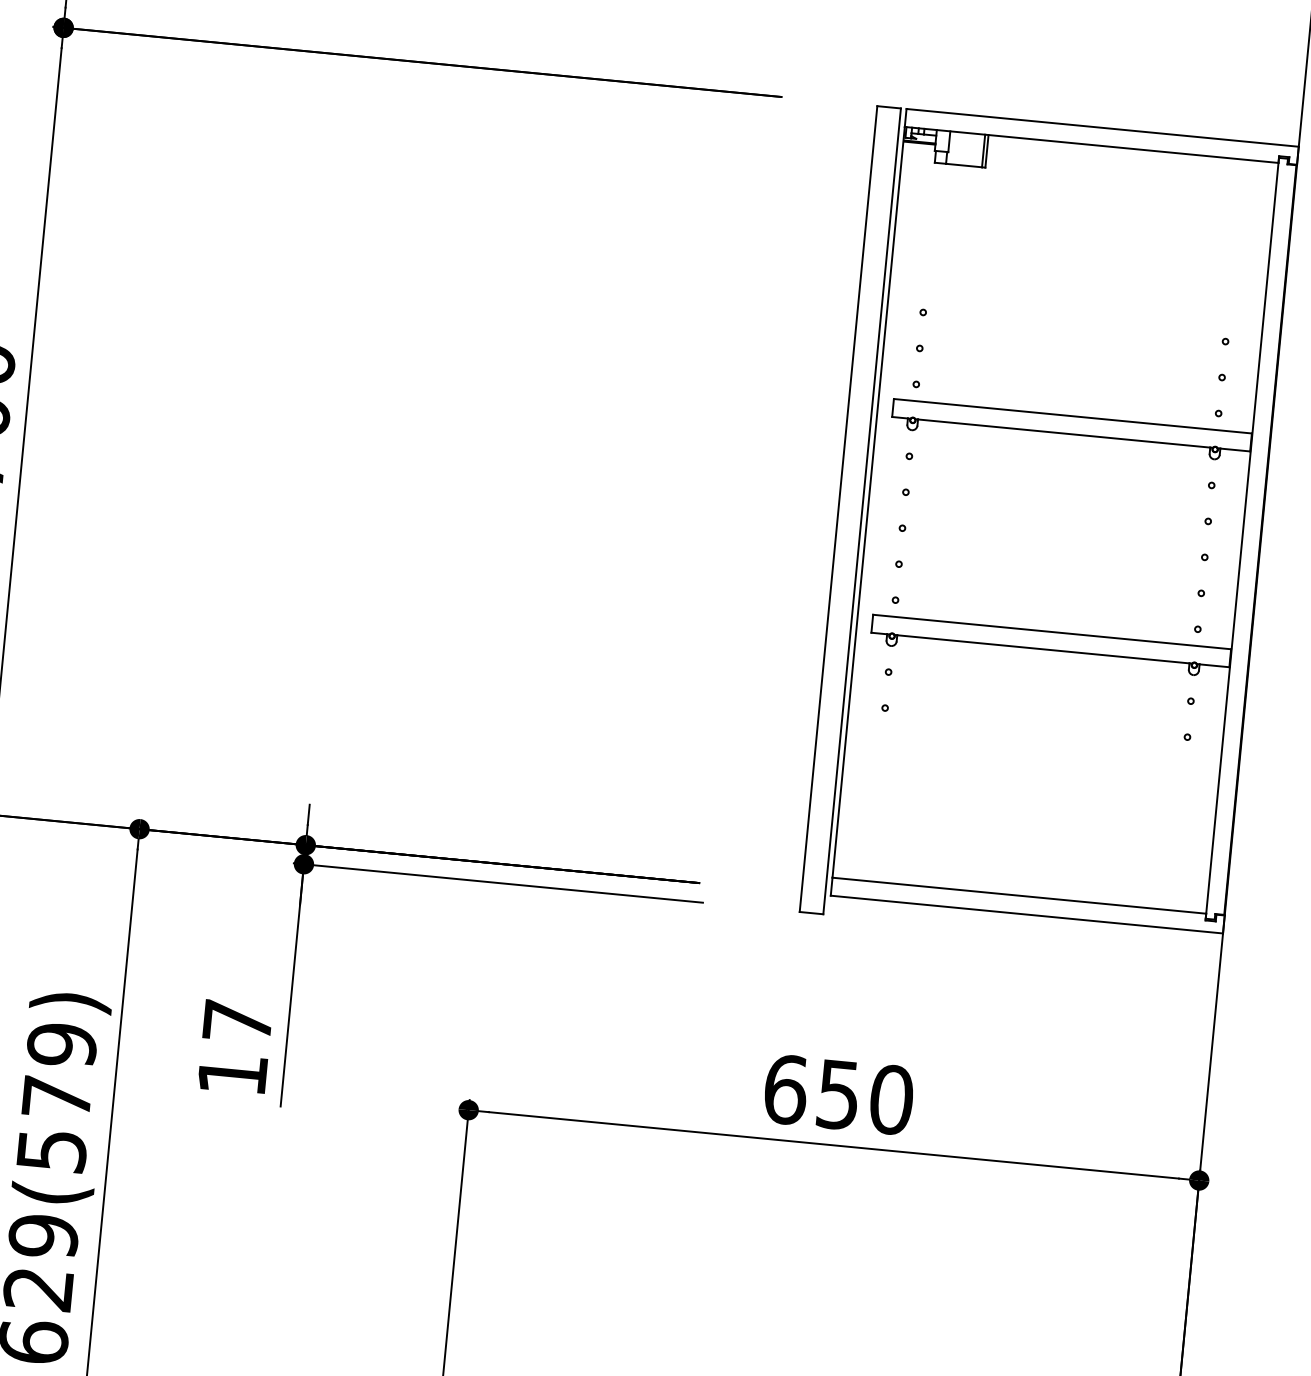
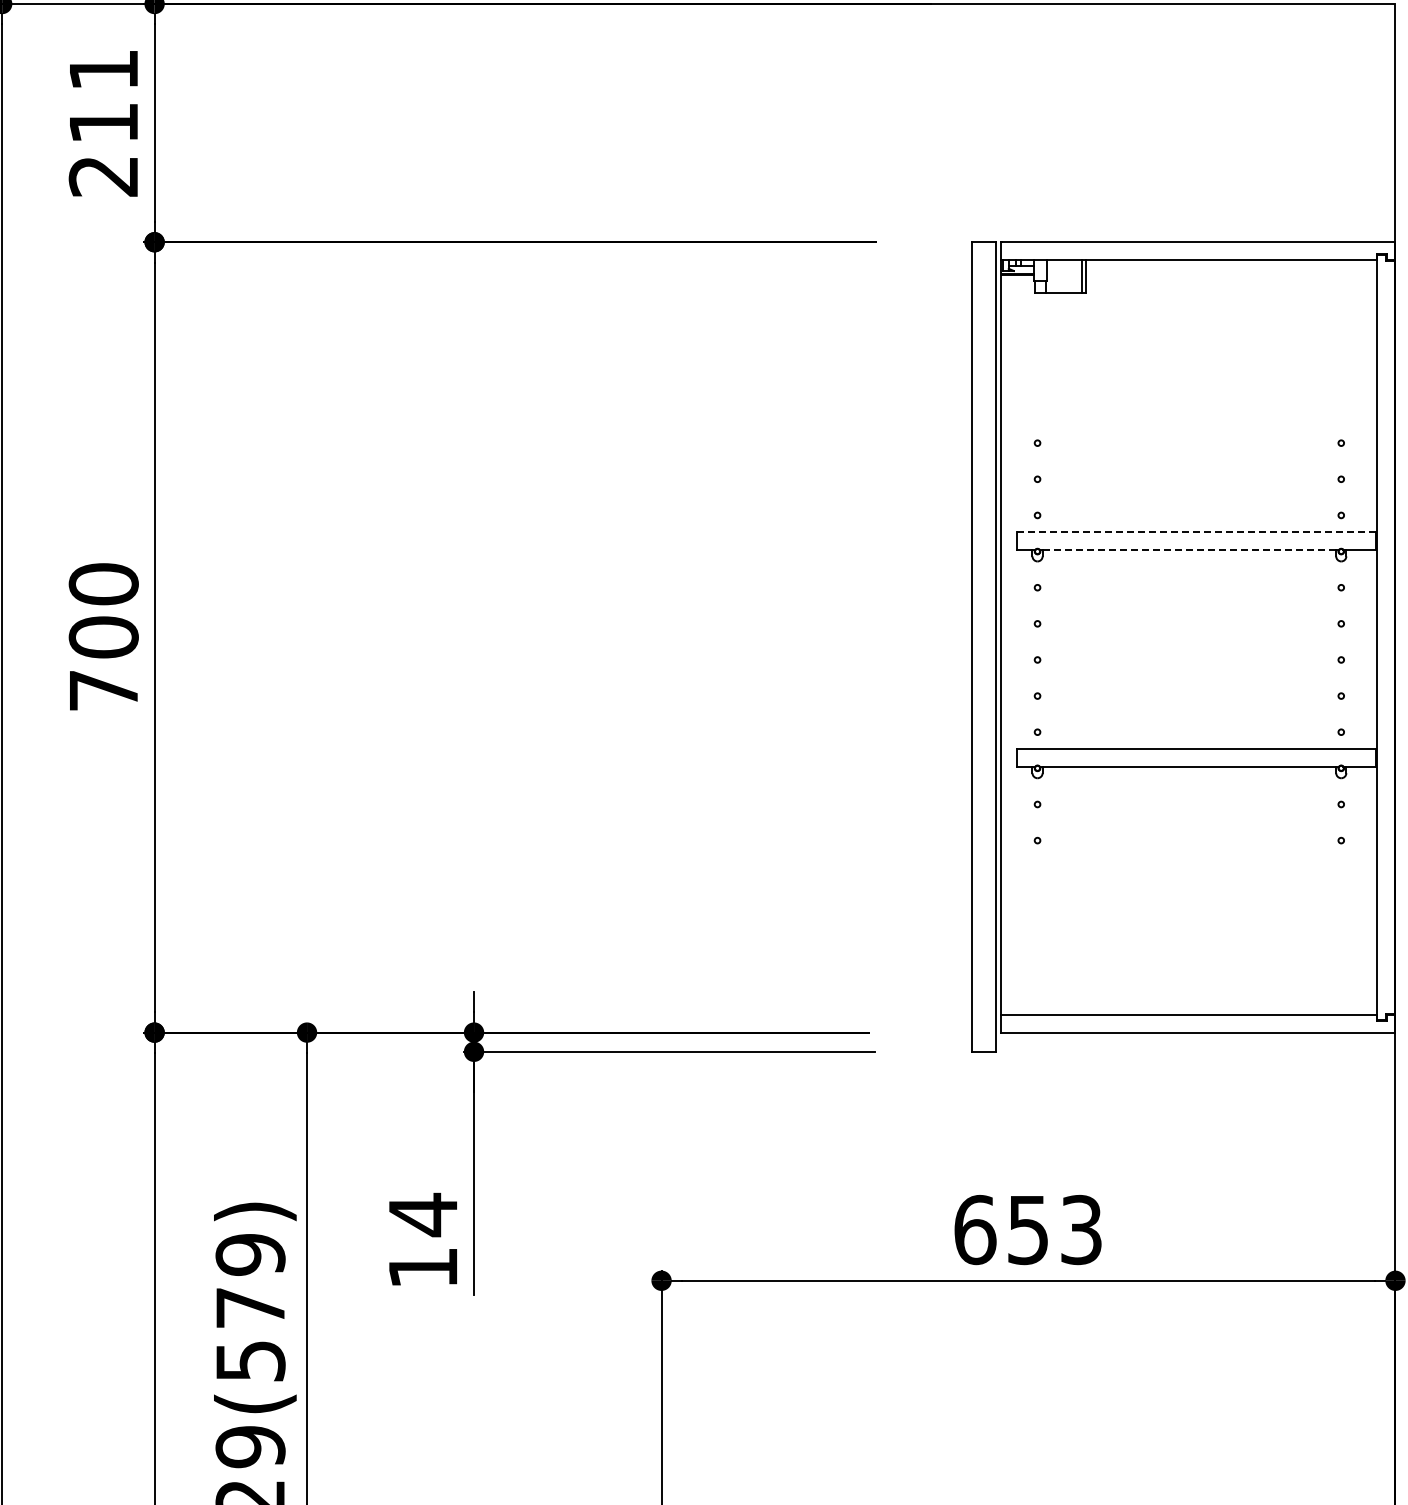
line: (1072, 416) -> (1196, 532), solid -> dashed
line: (1064, 433) -> (1189, 550), solid -> dashed
text: (238, 1021) -> (423, 1214), 17 -> 14
text: (891, 1099) -> (1081, 1229), 650 -> 653

